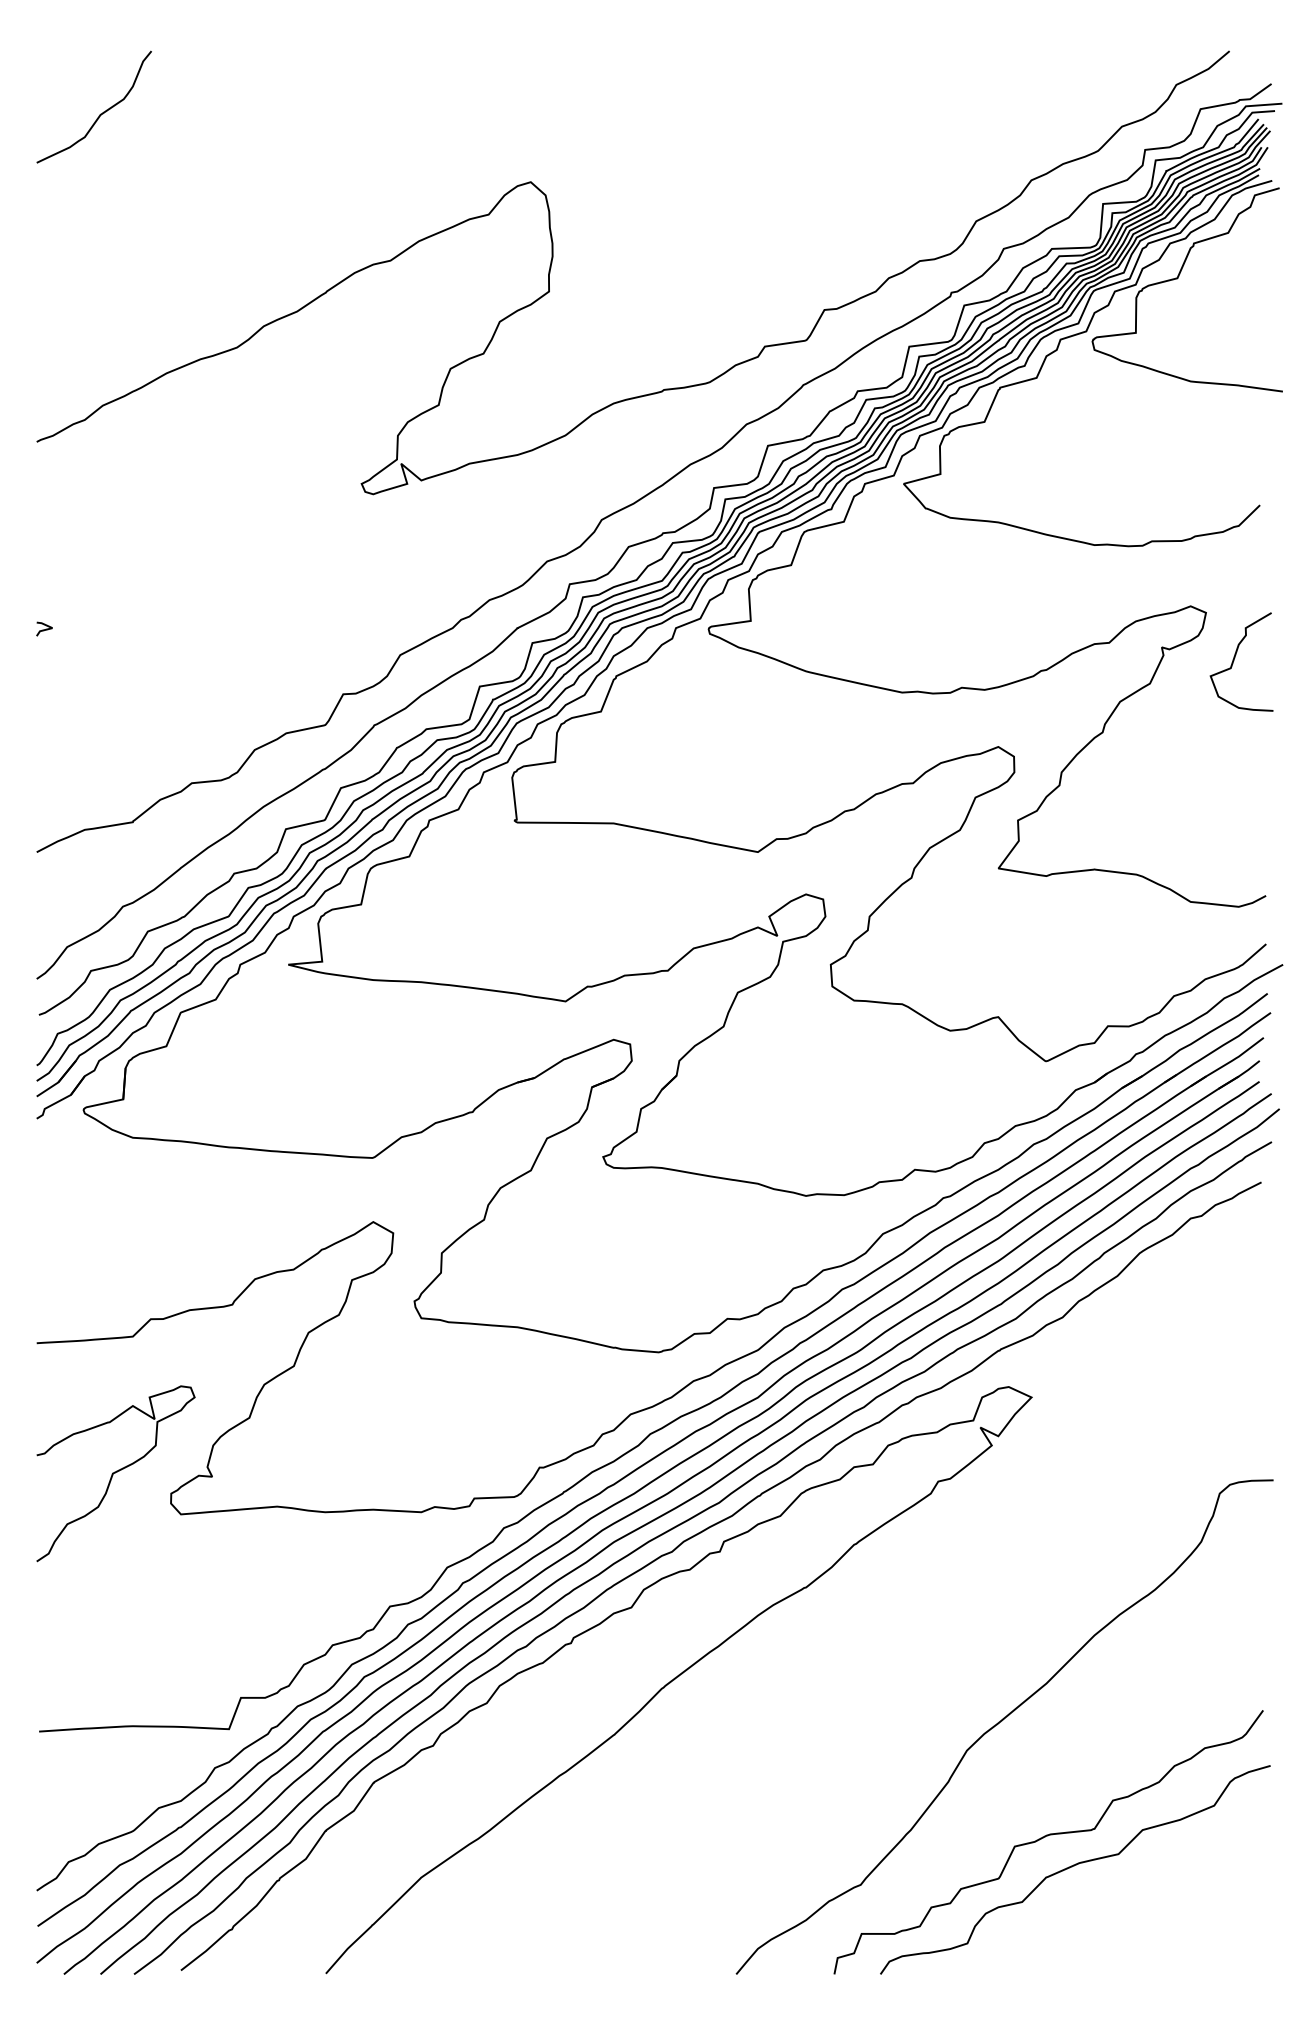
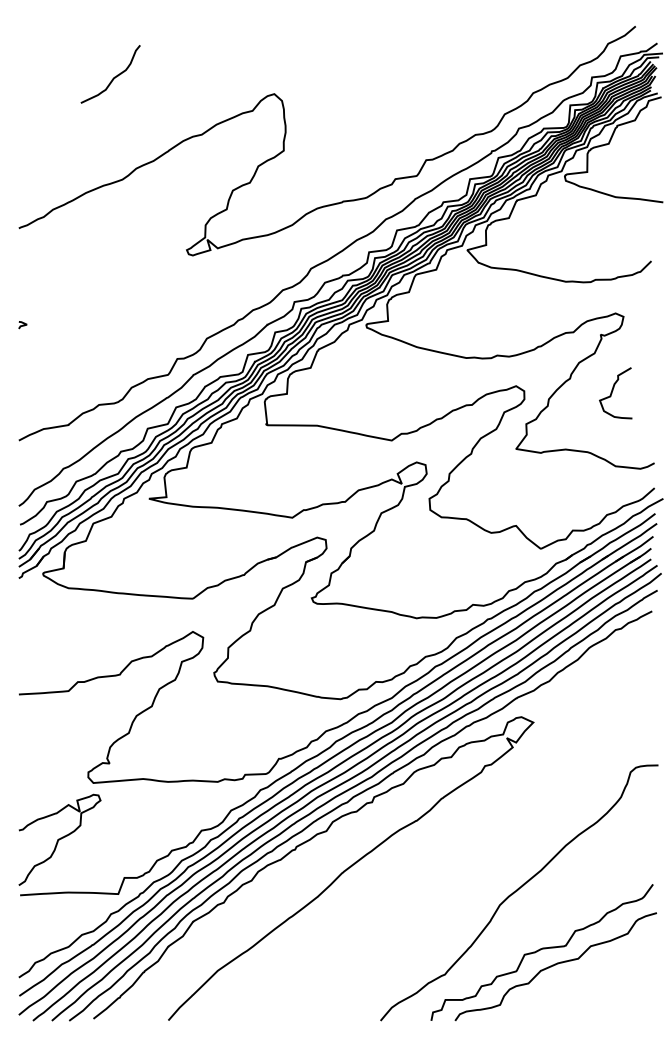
curve: (99, 113) -> (113, 77), moved
curve: (1234, 662) -> (612, 393), moved
curve: (115, 1472) -> (59, 839), moved

